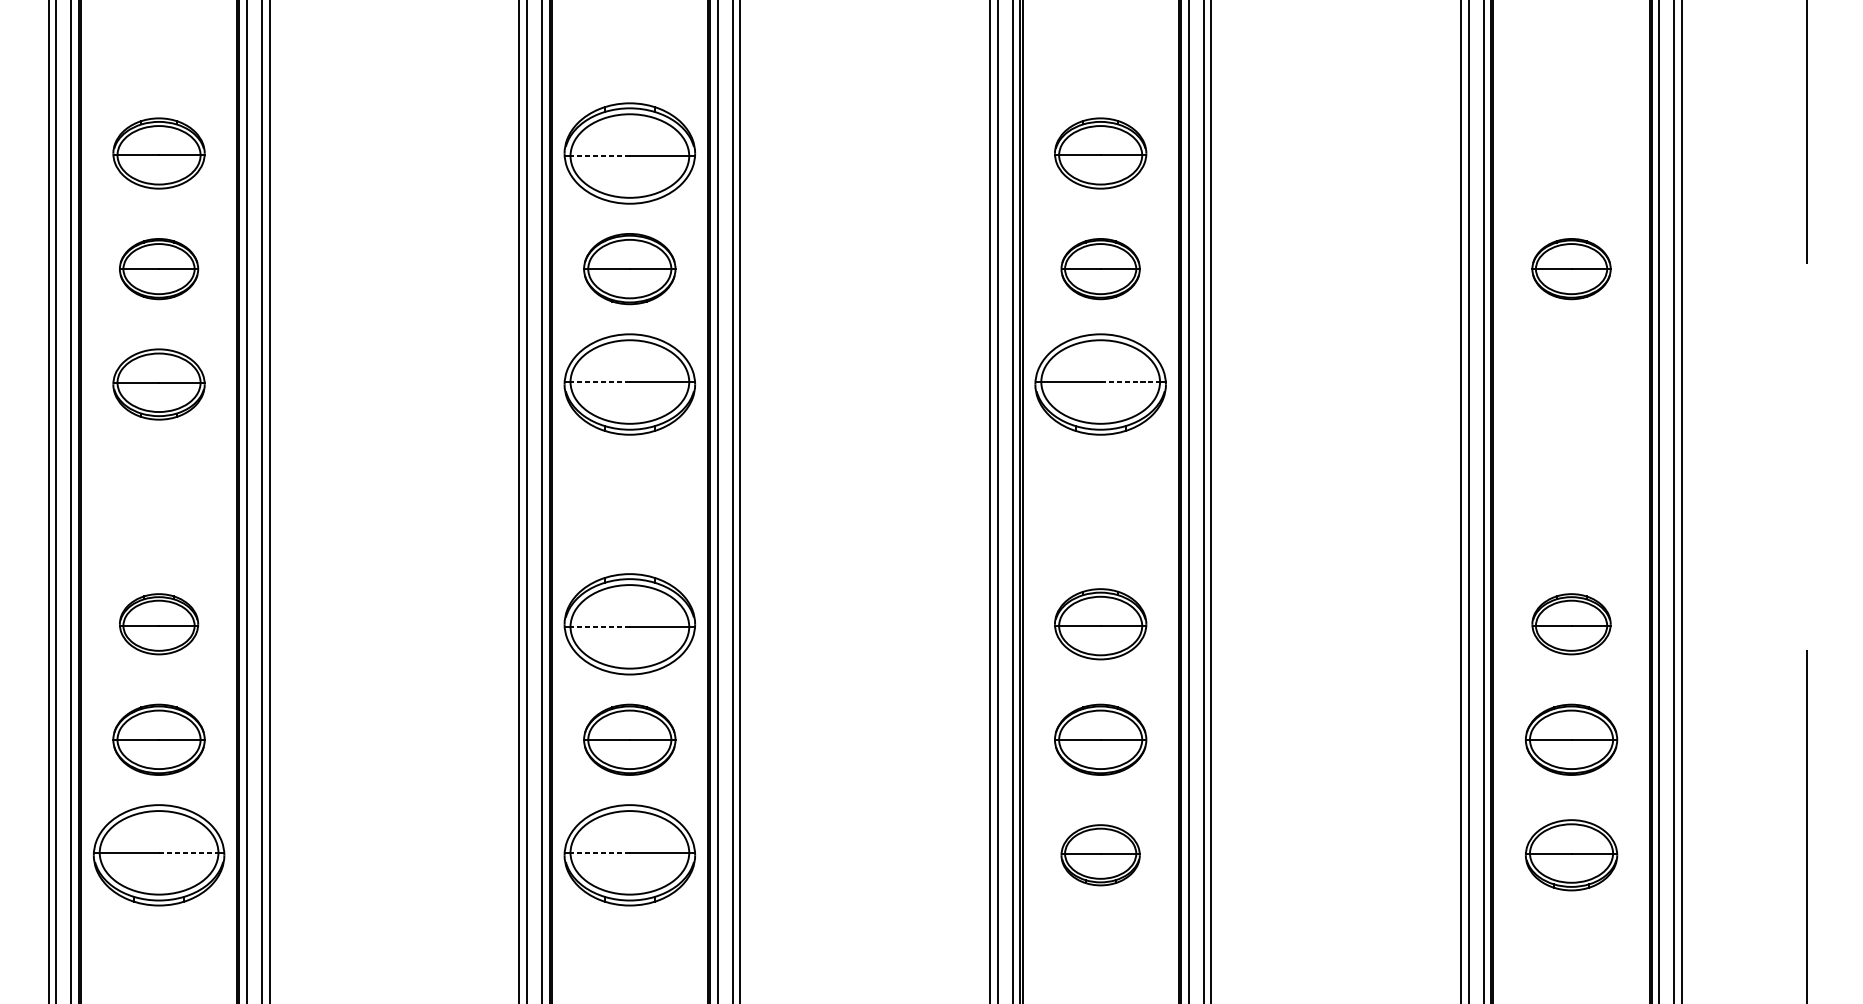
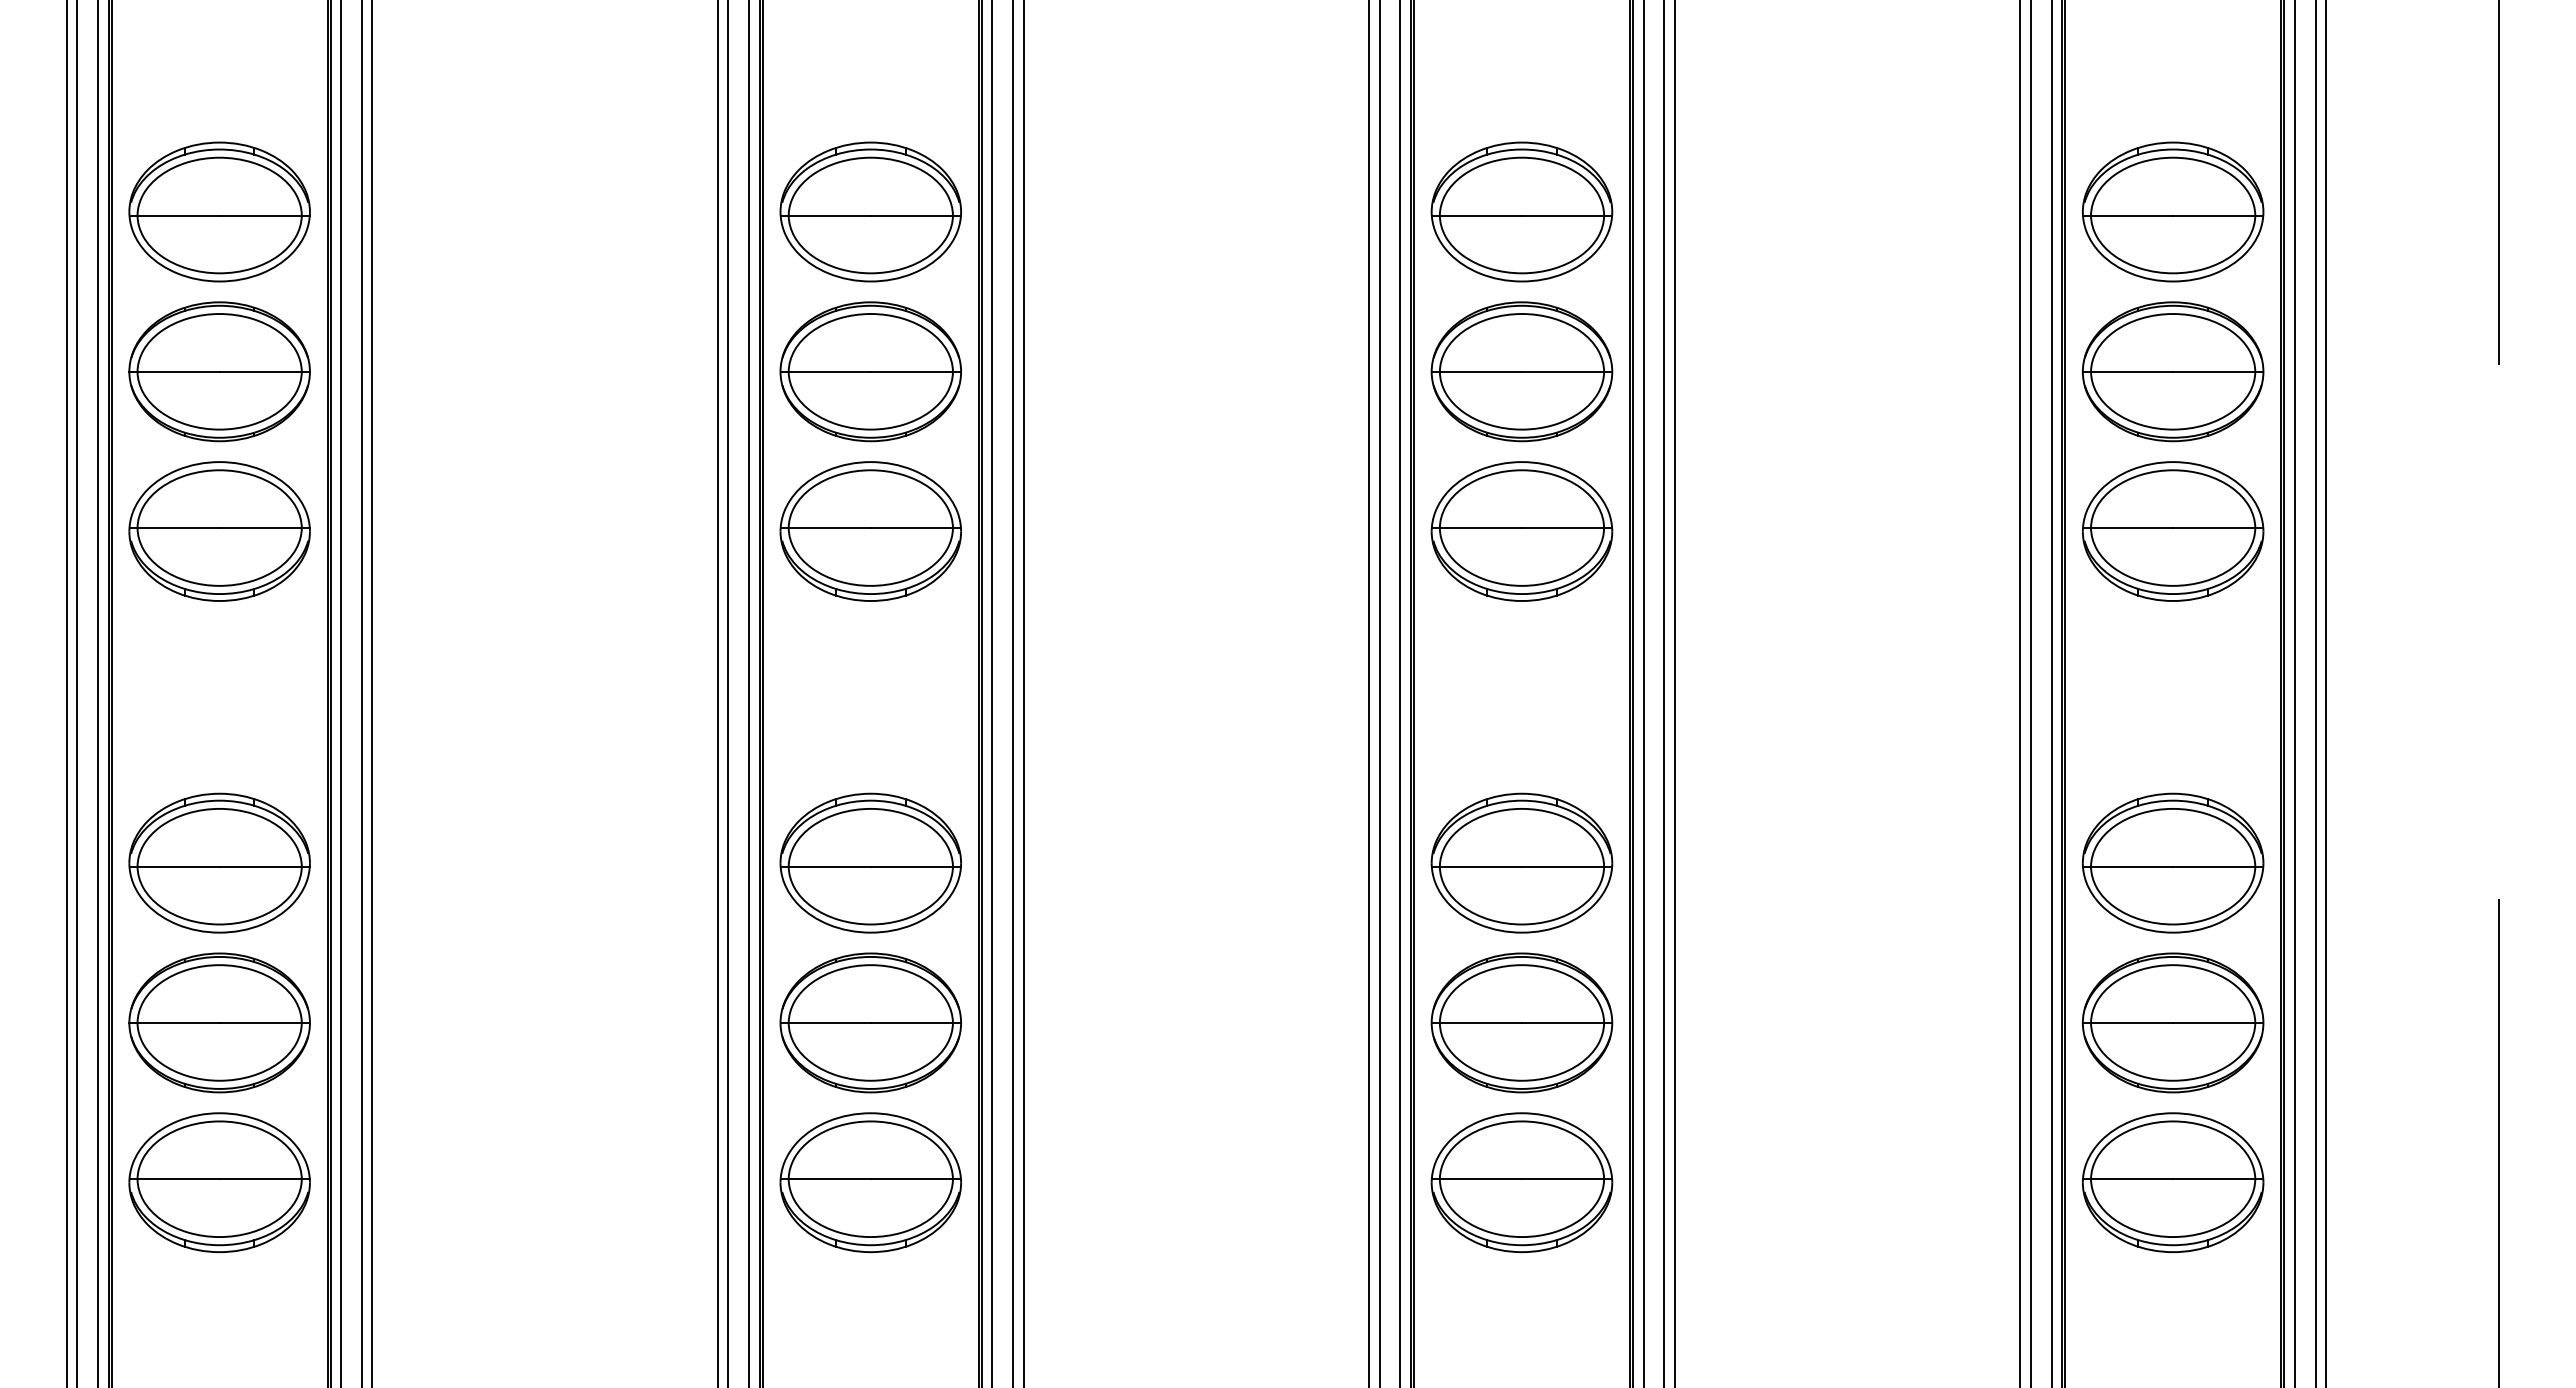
part: (158, 153) -> (219, 211), size x1.43
part: (1100, 153) -> (1521, 211), size x1.43
part: (1571, 153) -> (2173, 211), added
line: (600, 156) -> (829, 215), dashed -> solid
part: (158, 268) -> (219, 371), size x1.67
part: (629, 268) -> (870, 371), size x1.43
part: (1100, 268) -> (1521, 371), size x1.67
part: (1571, 268) -> (2173, 371), size x1.67
line: (600, 382) -> (829, 528), dashed -> solid
line: (1130, 382) -> (1563, 528), dashed -> solid
part: (158, 384) -> (219, 531), size x1.43
part: (1571, 384) -> (2173, 531), added
part: (158, 623) -> (219, 862), size x1.67
part: (1100, 623) -> (1521, 862), size x1.43
part: (1571, 623) -> (2173, 862), size x1.67
line: (600, 626) -> (829, 866), dashed -> solid
part: (158, 739) -> (219, 1022), size x1.43
part: (629, 739) -> (870, 1022), size x1.43
part: (1100, 739) -> (1521, 1022), size x1.43
part: (1571, 739) -> (2173, 1022), size x1.43
line: (189, 853) -> (261, 1179), dashed -> solid
line: (600, 853) -> (829, 1179), dashed -> solid
part: (1100, 855) -> (1521, 1182), size x1.67
part: (1571, 855) -> (2173, 1182), size x1.43

